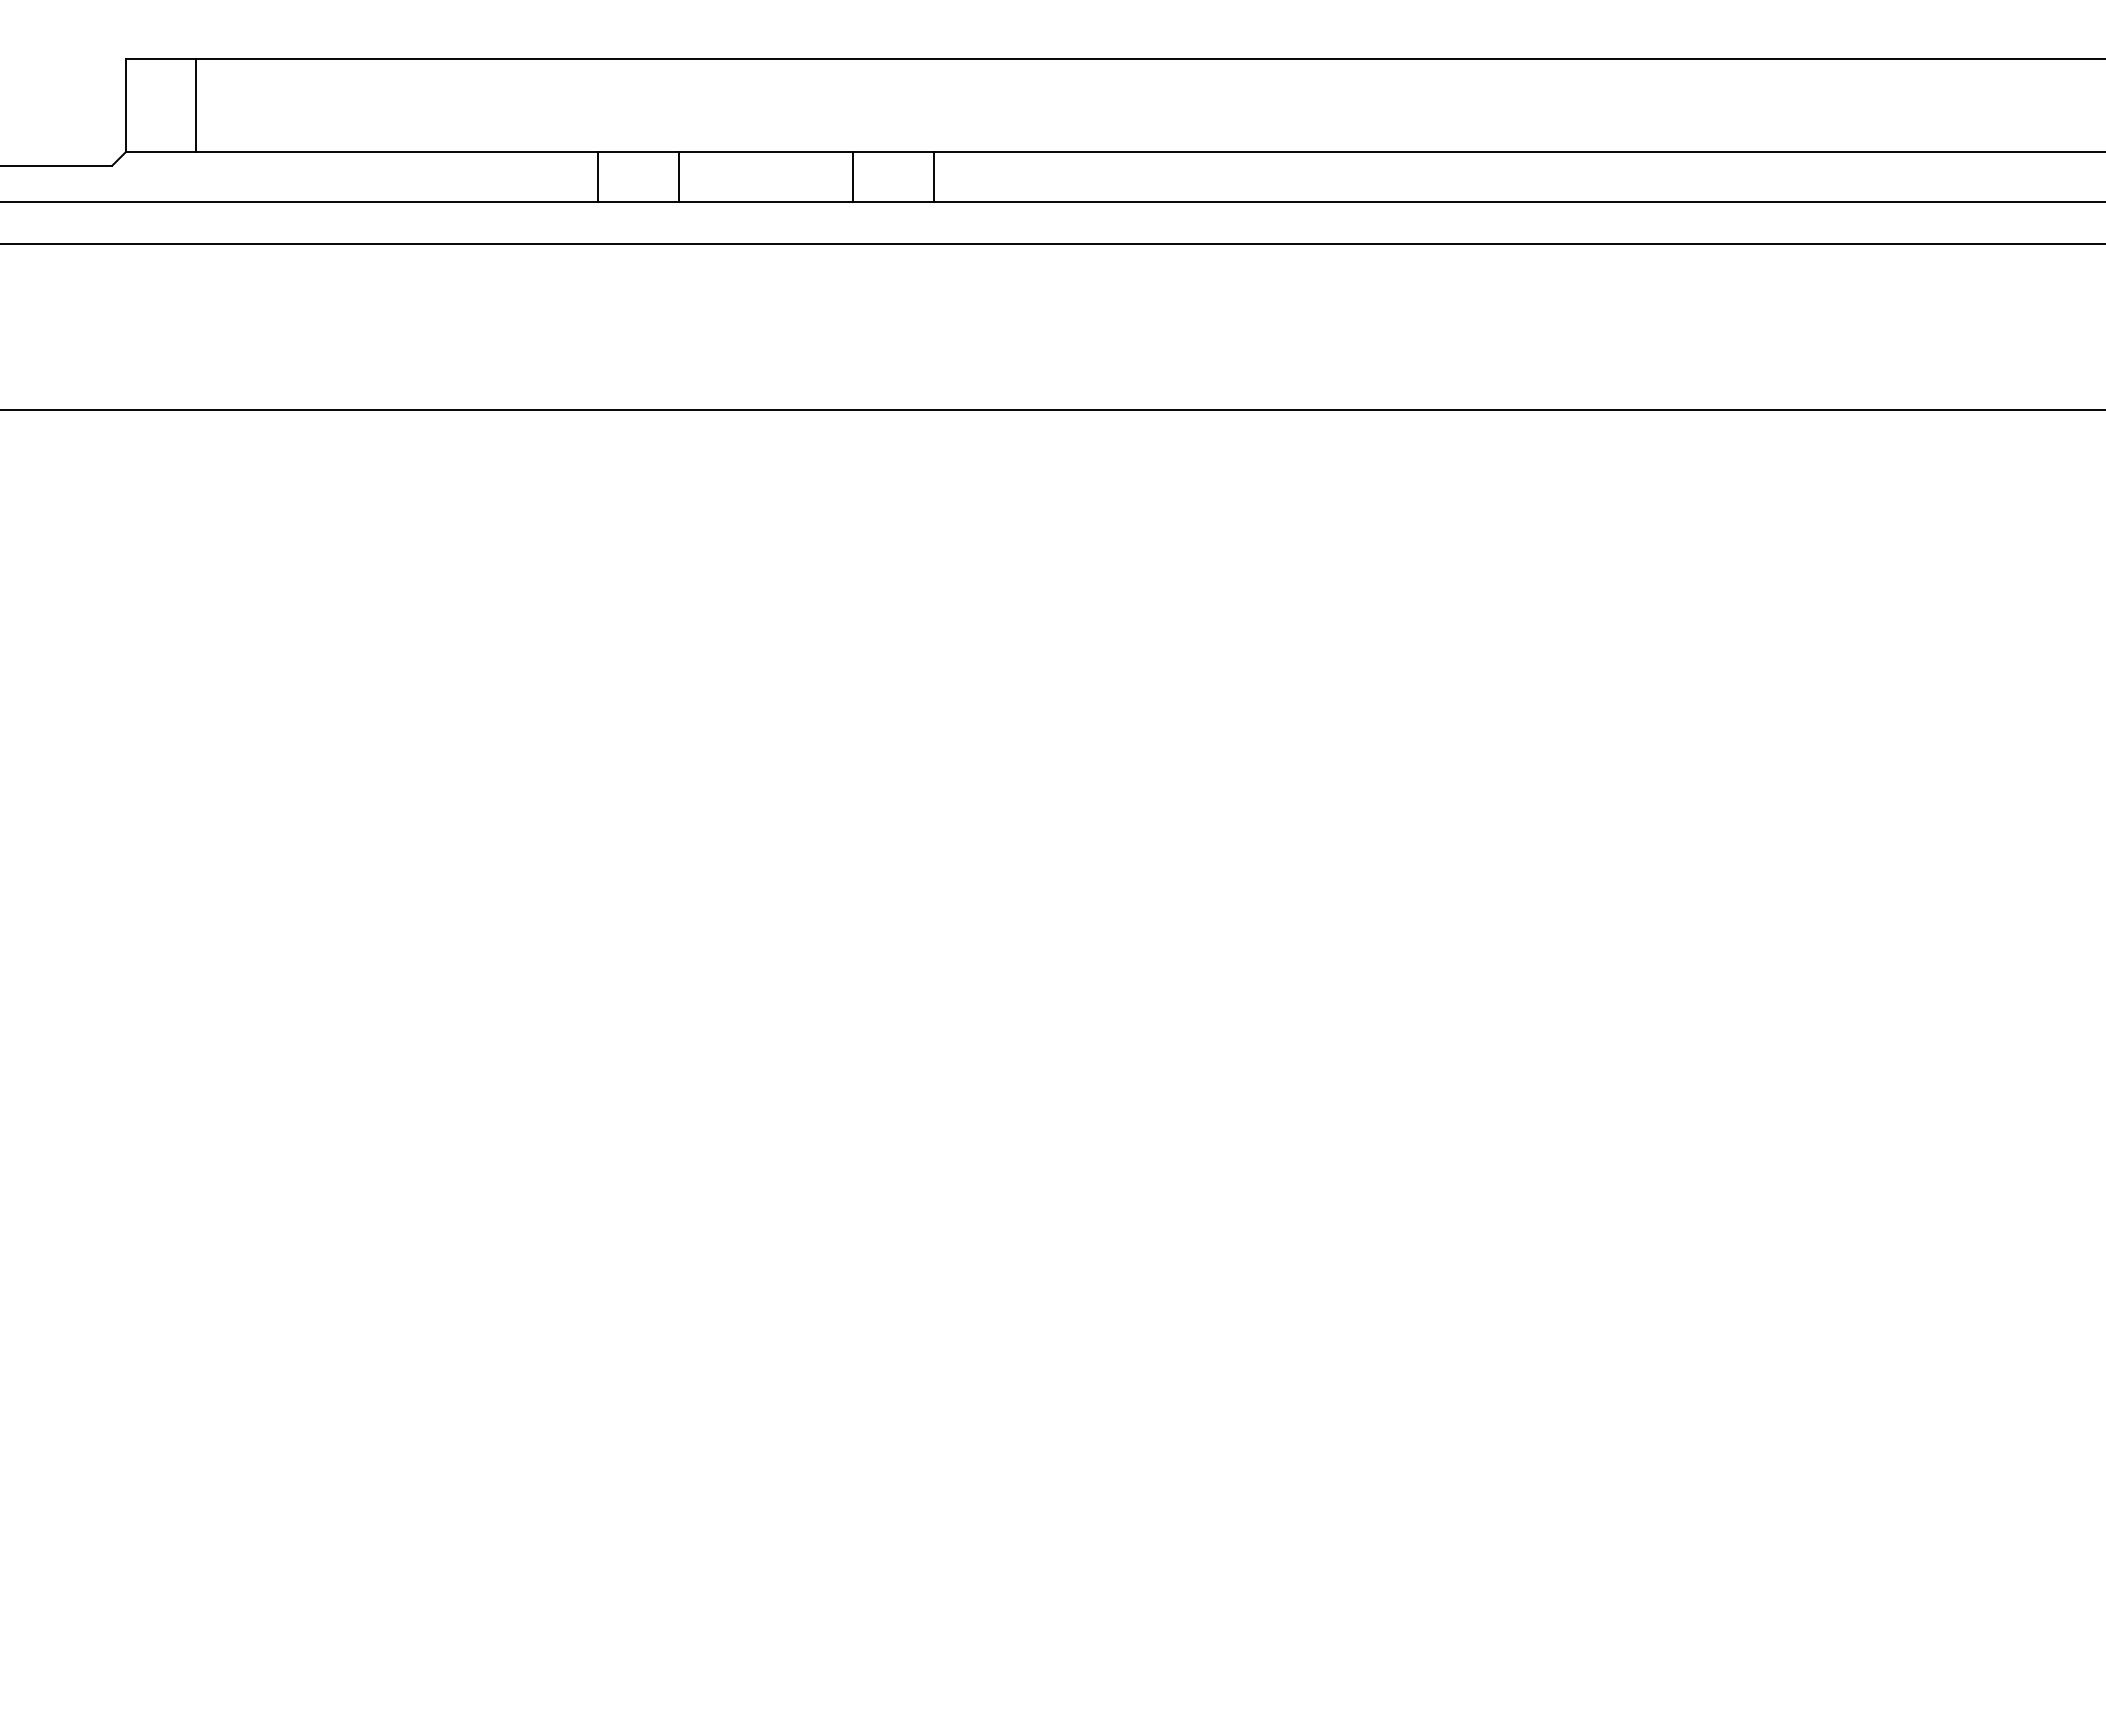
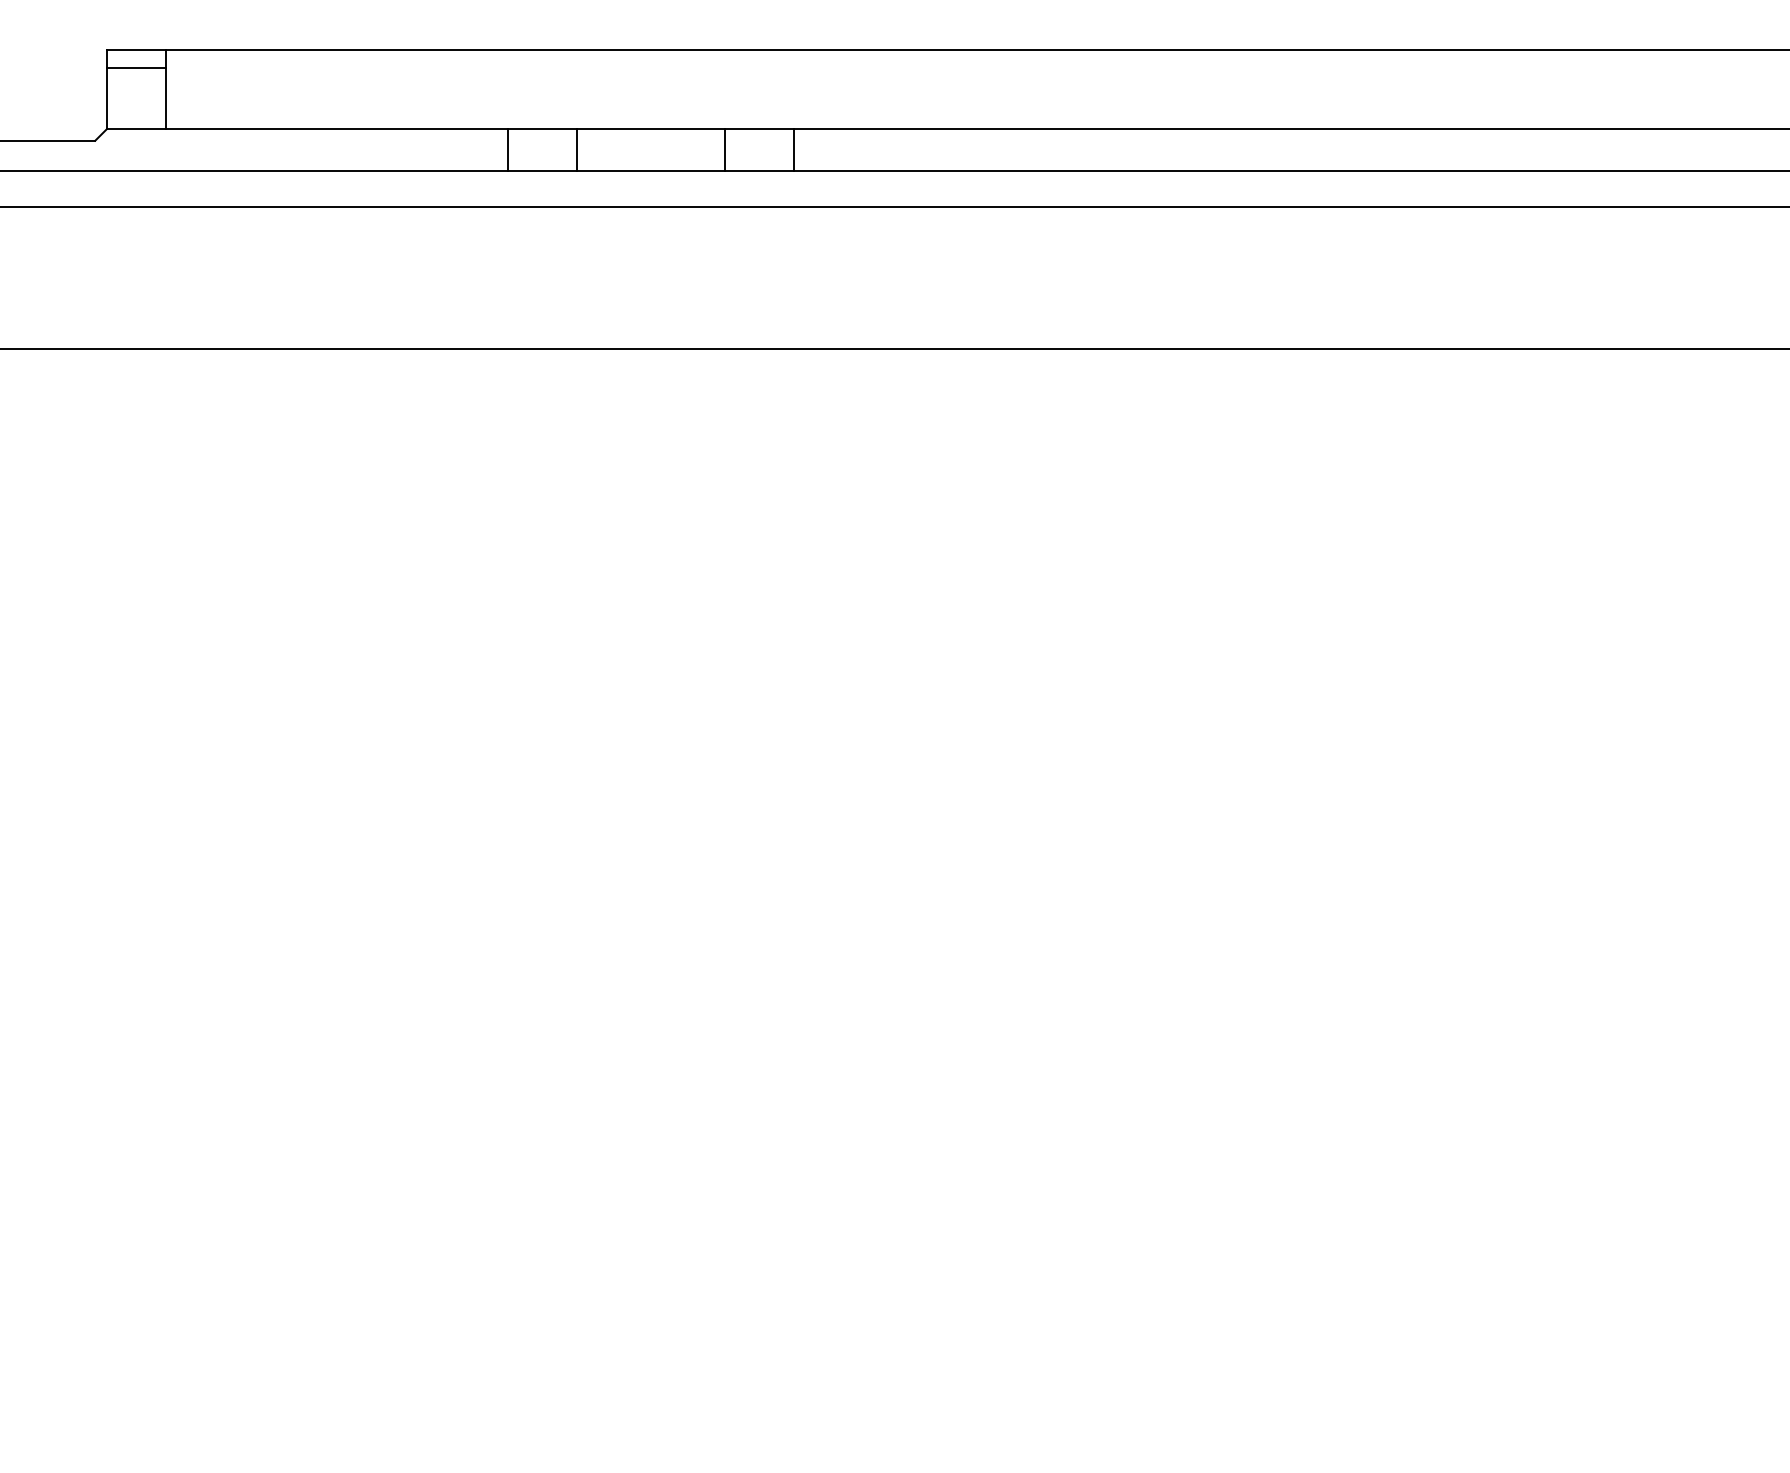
line: (160, 79) -> (136, 67), added

